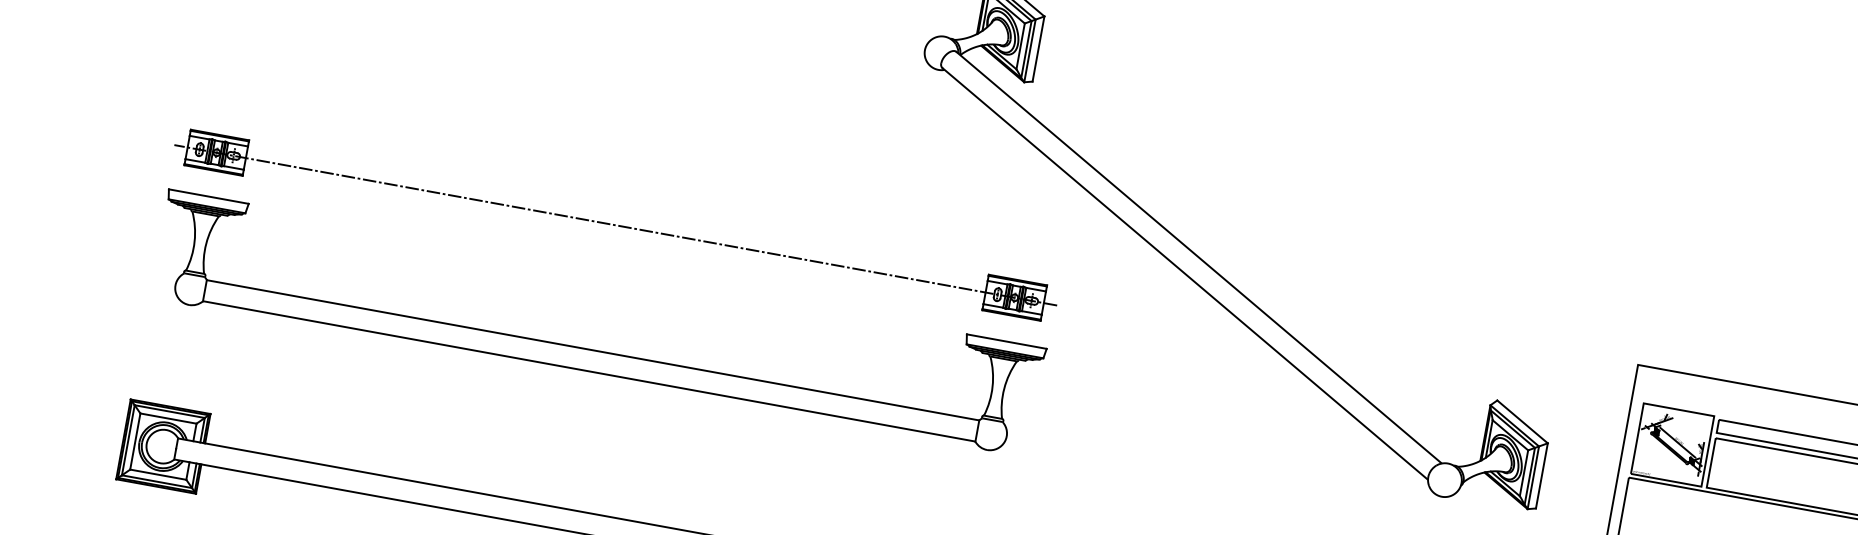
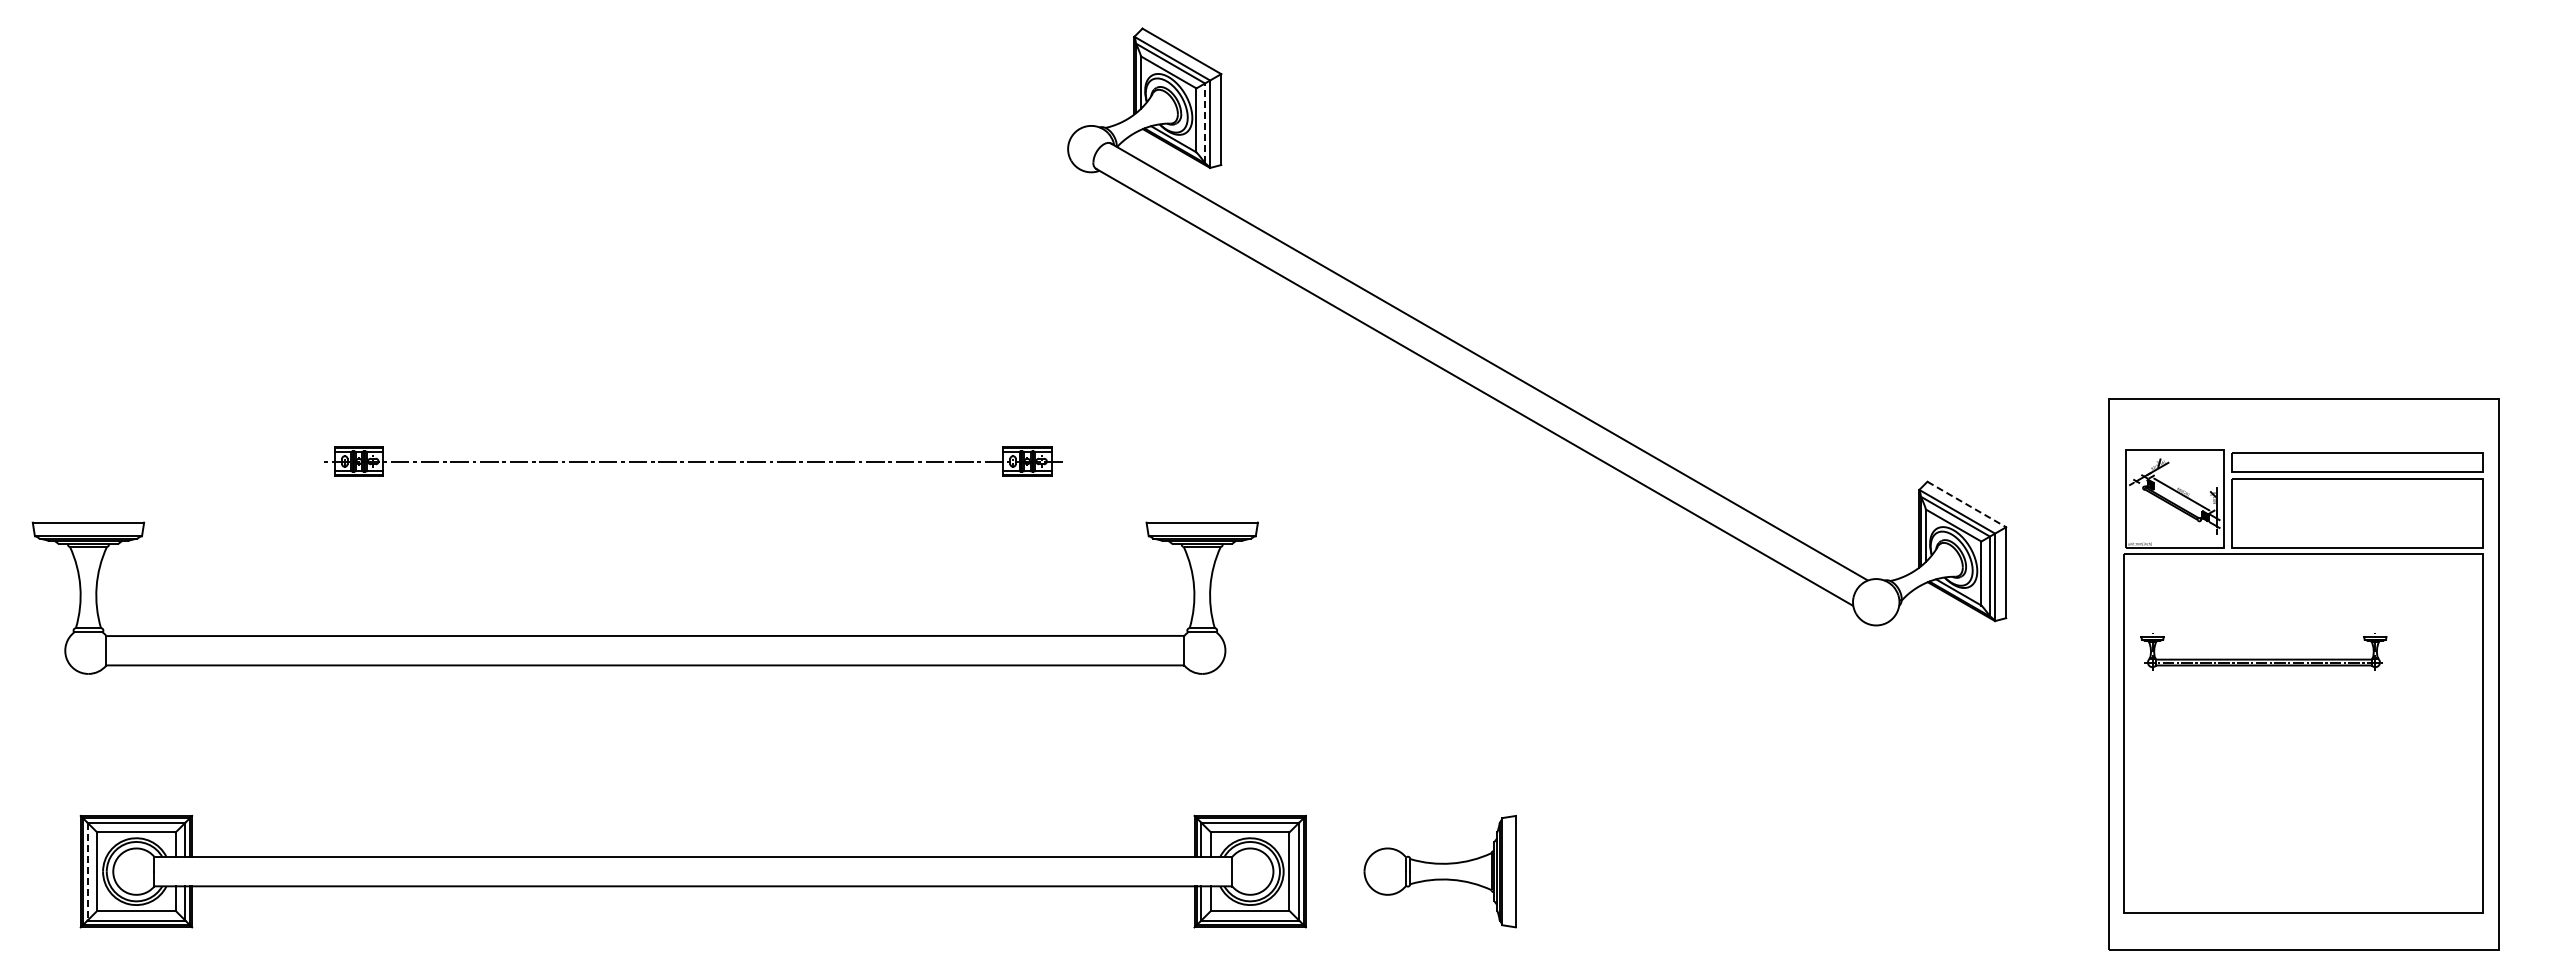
line: (1026, 49) -> (1205, 123), solid -> dashed
part: (615, 225) -> (692, 461), size x0.6
part: (592, 349) -> (644, 635), moved
line: (1523, 421) -> (1967, 504), solid -> dashed
line: (128, 440) -> (87, 871), solid -> dashed

